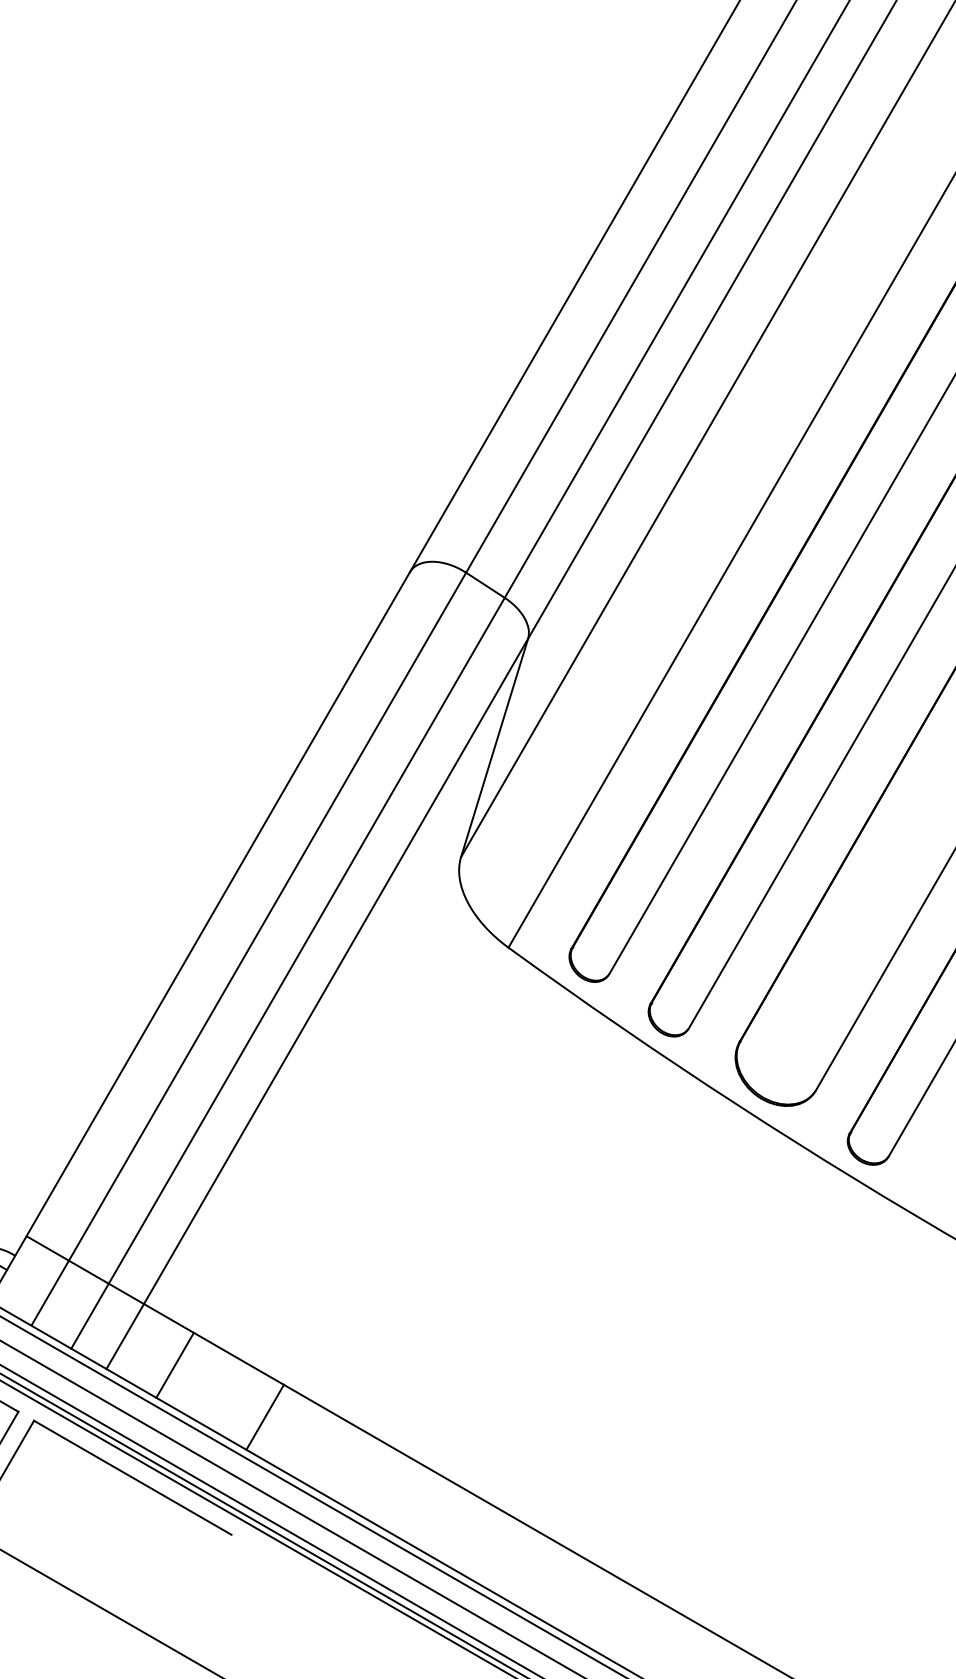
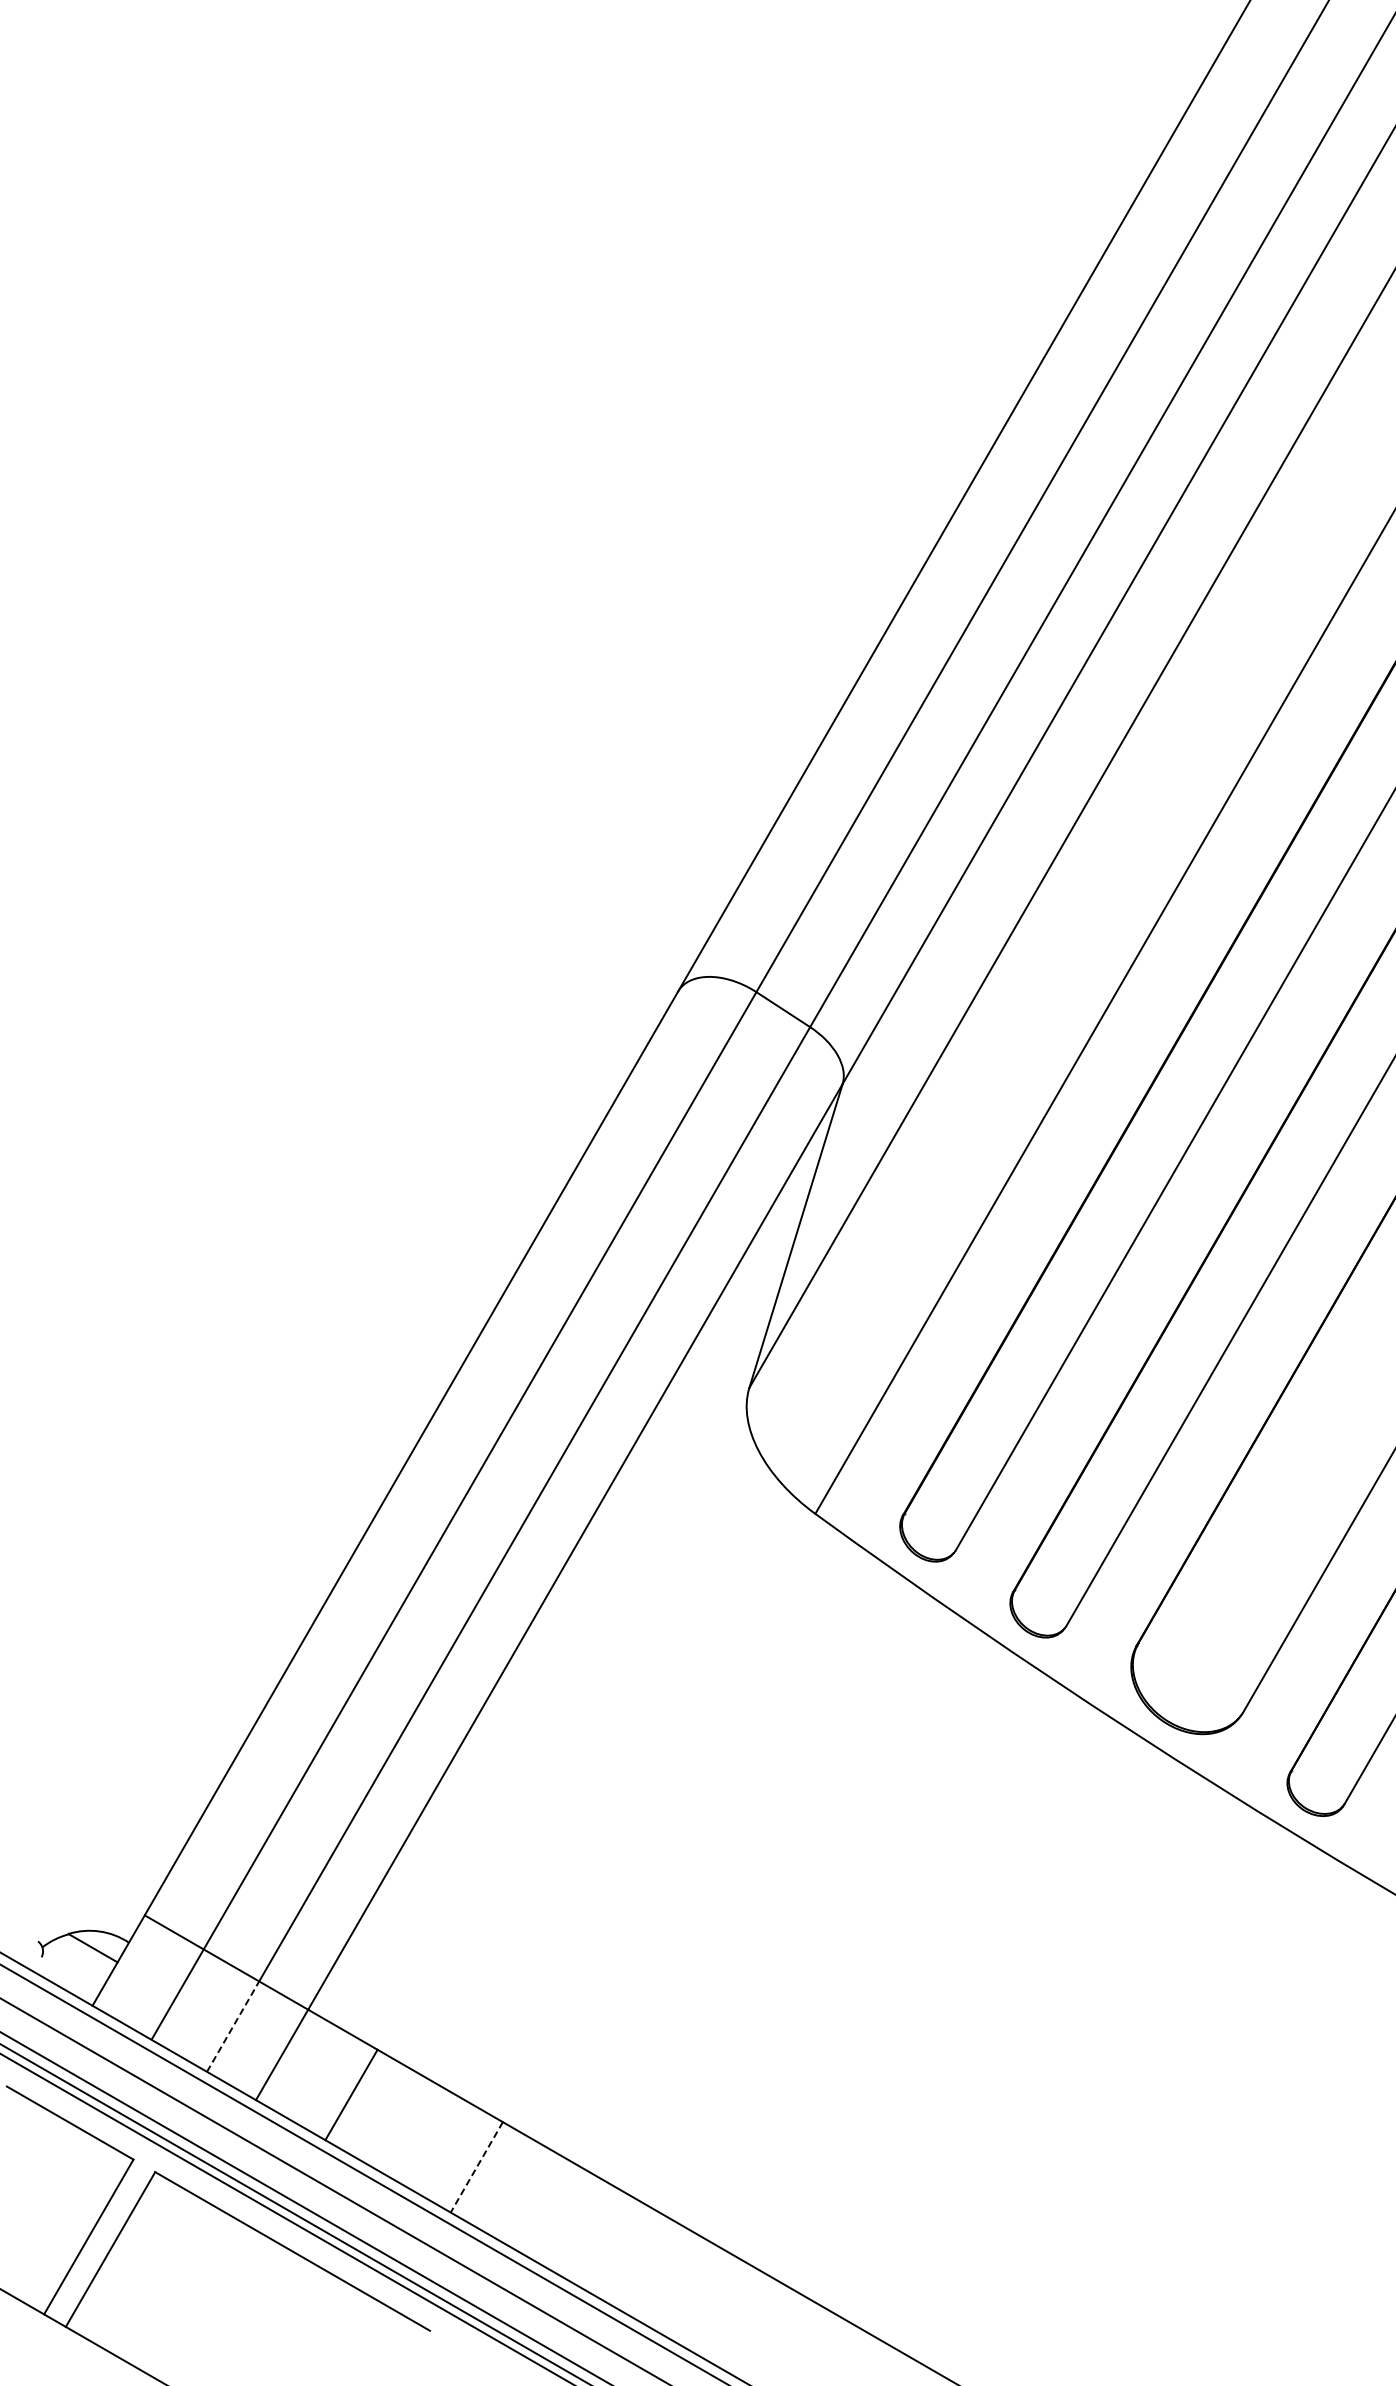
line: (90, 1316) -> (233, 2026), solid -> dashed
line: (264, 1417) -> (476, 2167), solid -> dashed

